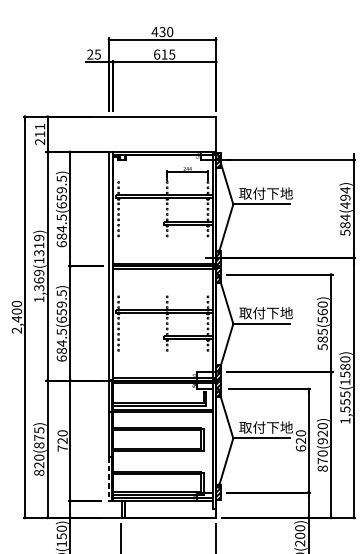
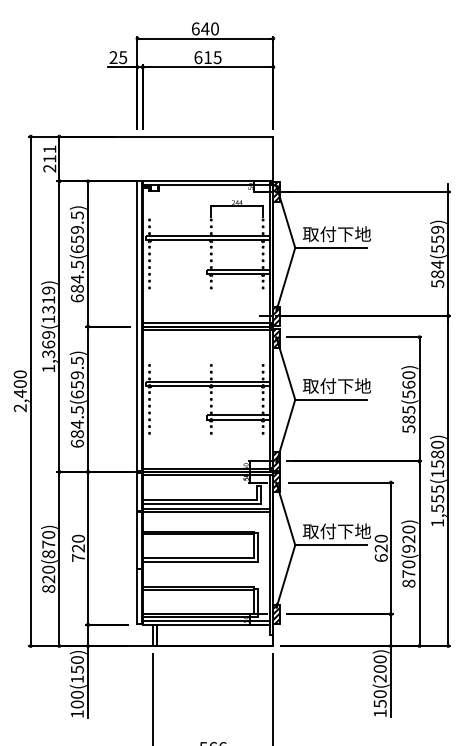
text: (158, 31) -> (200, 28), 430 -> 640
text: (345, 197) -> (437, 239), 584(494) -> 584(559)
text: (39, 429) -> (48, 534), 820(875) -> 820(870)
line: (109, 478) -> (137, 596), dashed -> solid

